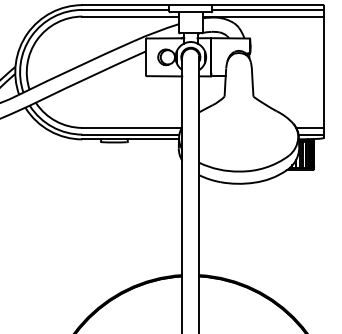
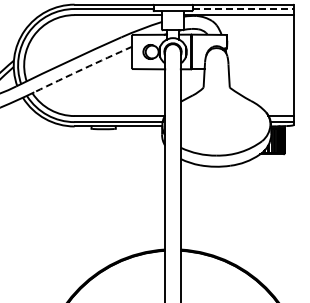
line: (268, 10) -> (243, 9), solid -> dashed
arc: (92, 76) -> (83, 69), solid -> dashed

